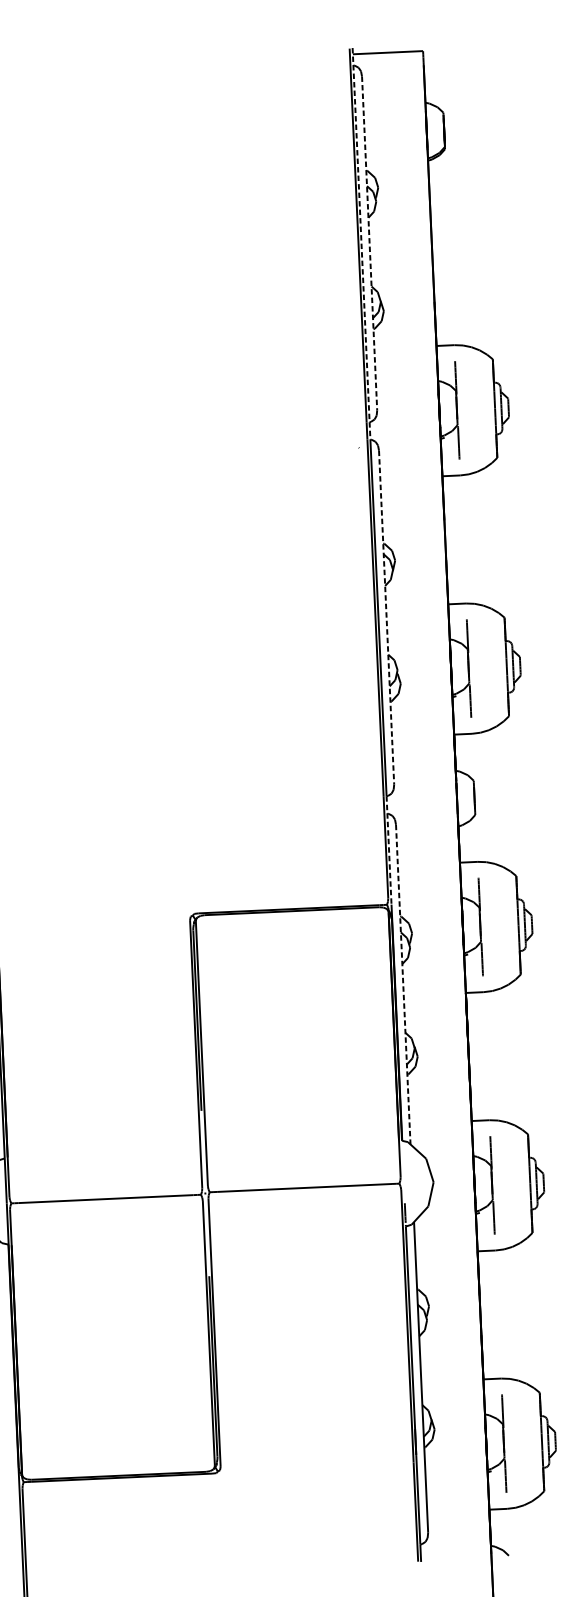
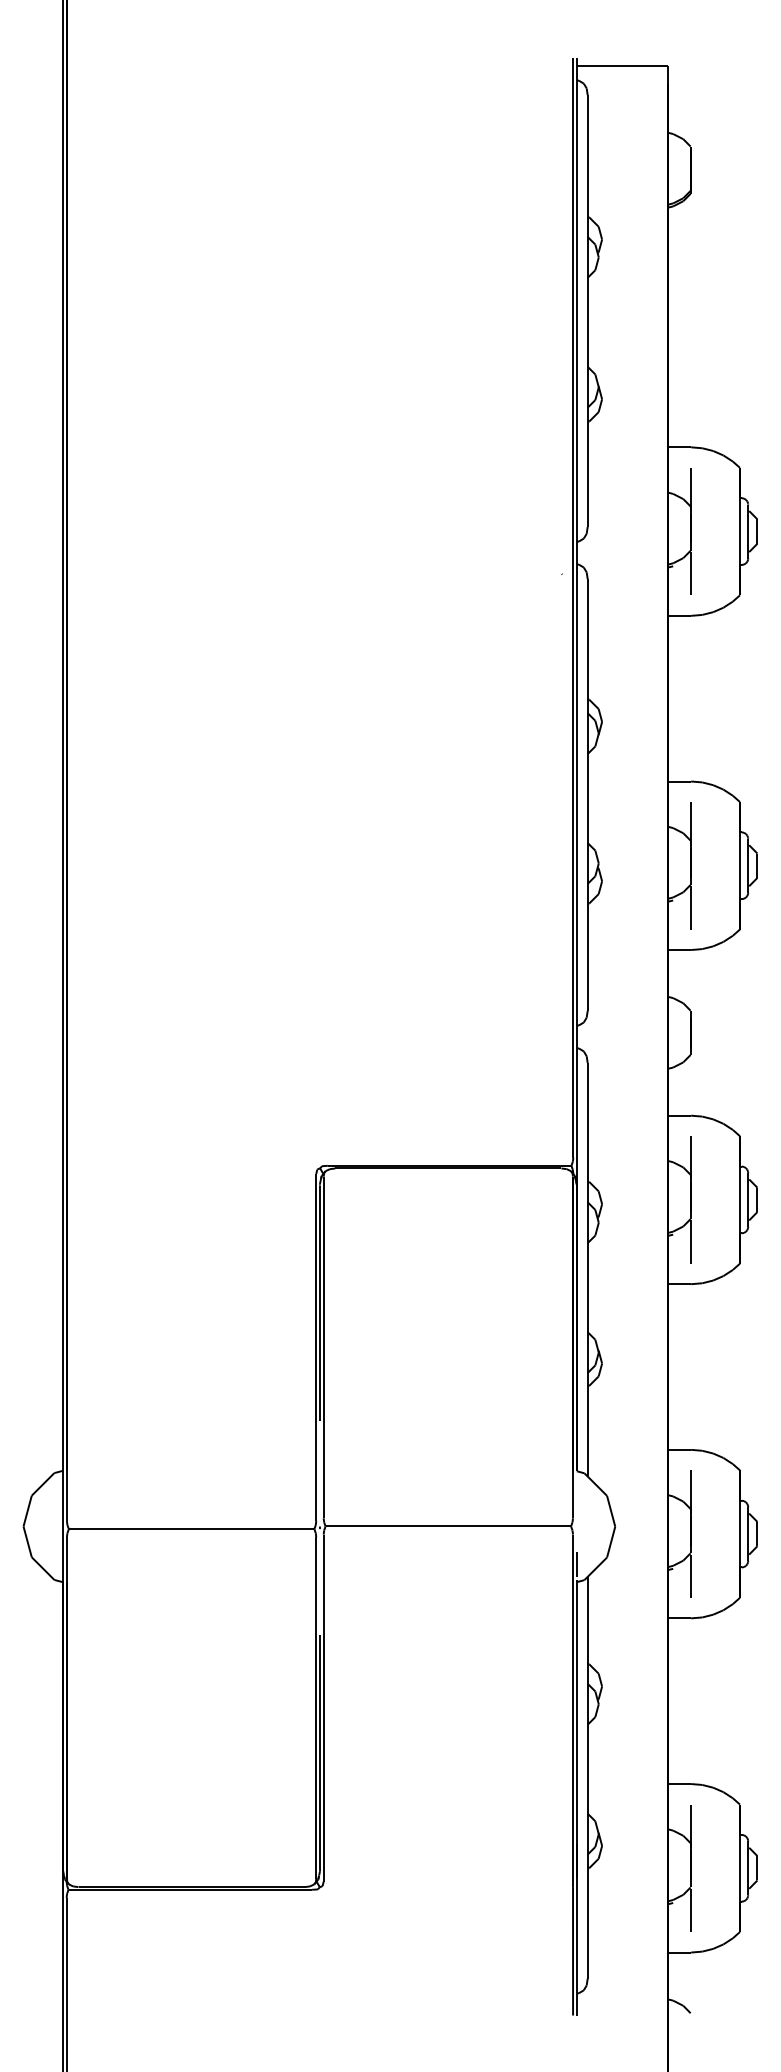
line: (369, 243) -> (587, 311), dashed -> solid
line: (361, 244) -> (577, 311), dashed -> solid
line: (386, 617) -> (587, 795), dashed -> solid
line: (389, 851) -> (577, 1096), dashed -> solid
line: (403, 984) -> (587, 1269), dashed -> solid

